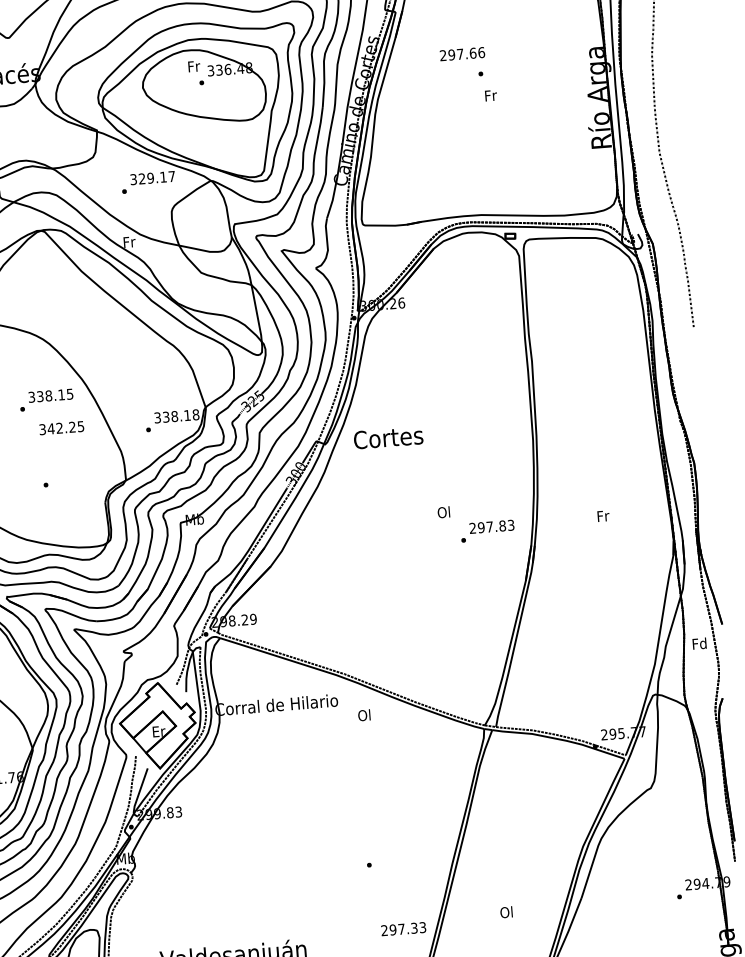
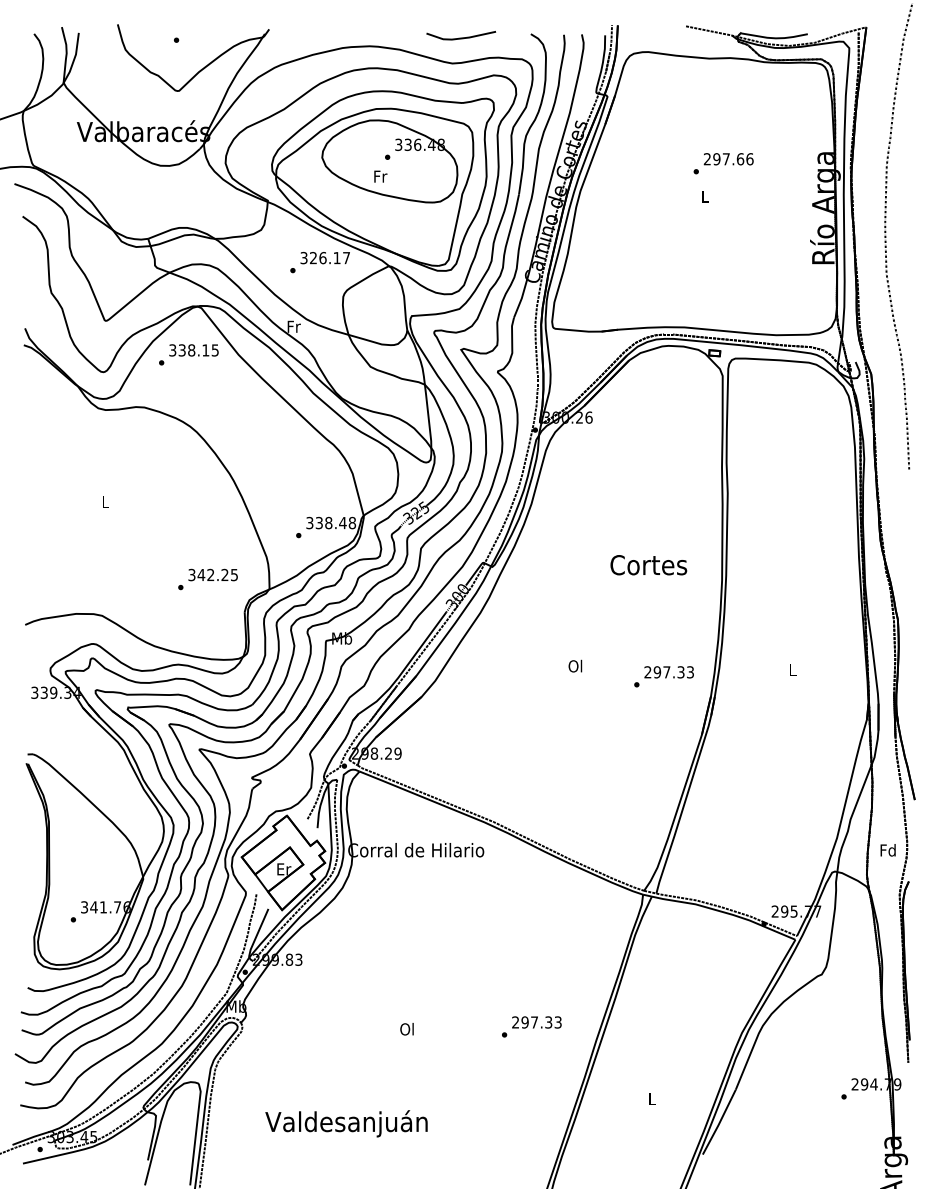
text: (462, 54) -> (728, 159), moved
text: (194, 66) -> (380, 176), moved
text: (490, 95) -> (705, 196), Fr -> L
text: (150, 178) -> (322, 258), 329.17 -> 326.17
text: (46, 399) -> (188, 354), moved
text: (187, 415) -> (342, 523), 338.18 -> 338.48
text: (61, 427) -> (212, 574), moved
text: (388, 438) -> (648, 565), moved
text: (443, 511) -> (575, 665), moved
text: (602, 516) -> (792, 670), Fr -> L
text: (502, 526) -> (680, 672), 297.83 -> 297.33
text: (699, 643) -> (887, 850), moved
text: (363, 715) -> (406, 1029), moved
text: (506, 911) -> (651, 1098), Ol -> L
text: (403, 929) -> (536, 1022), moved

